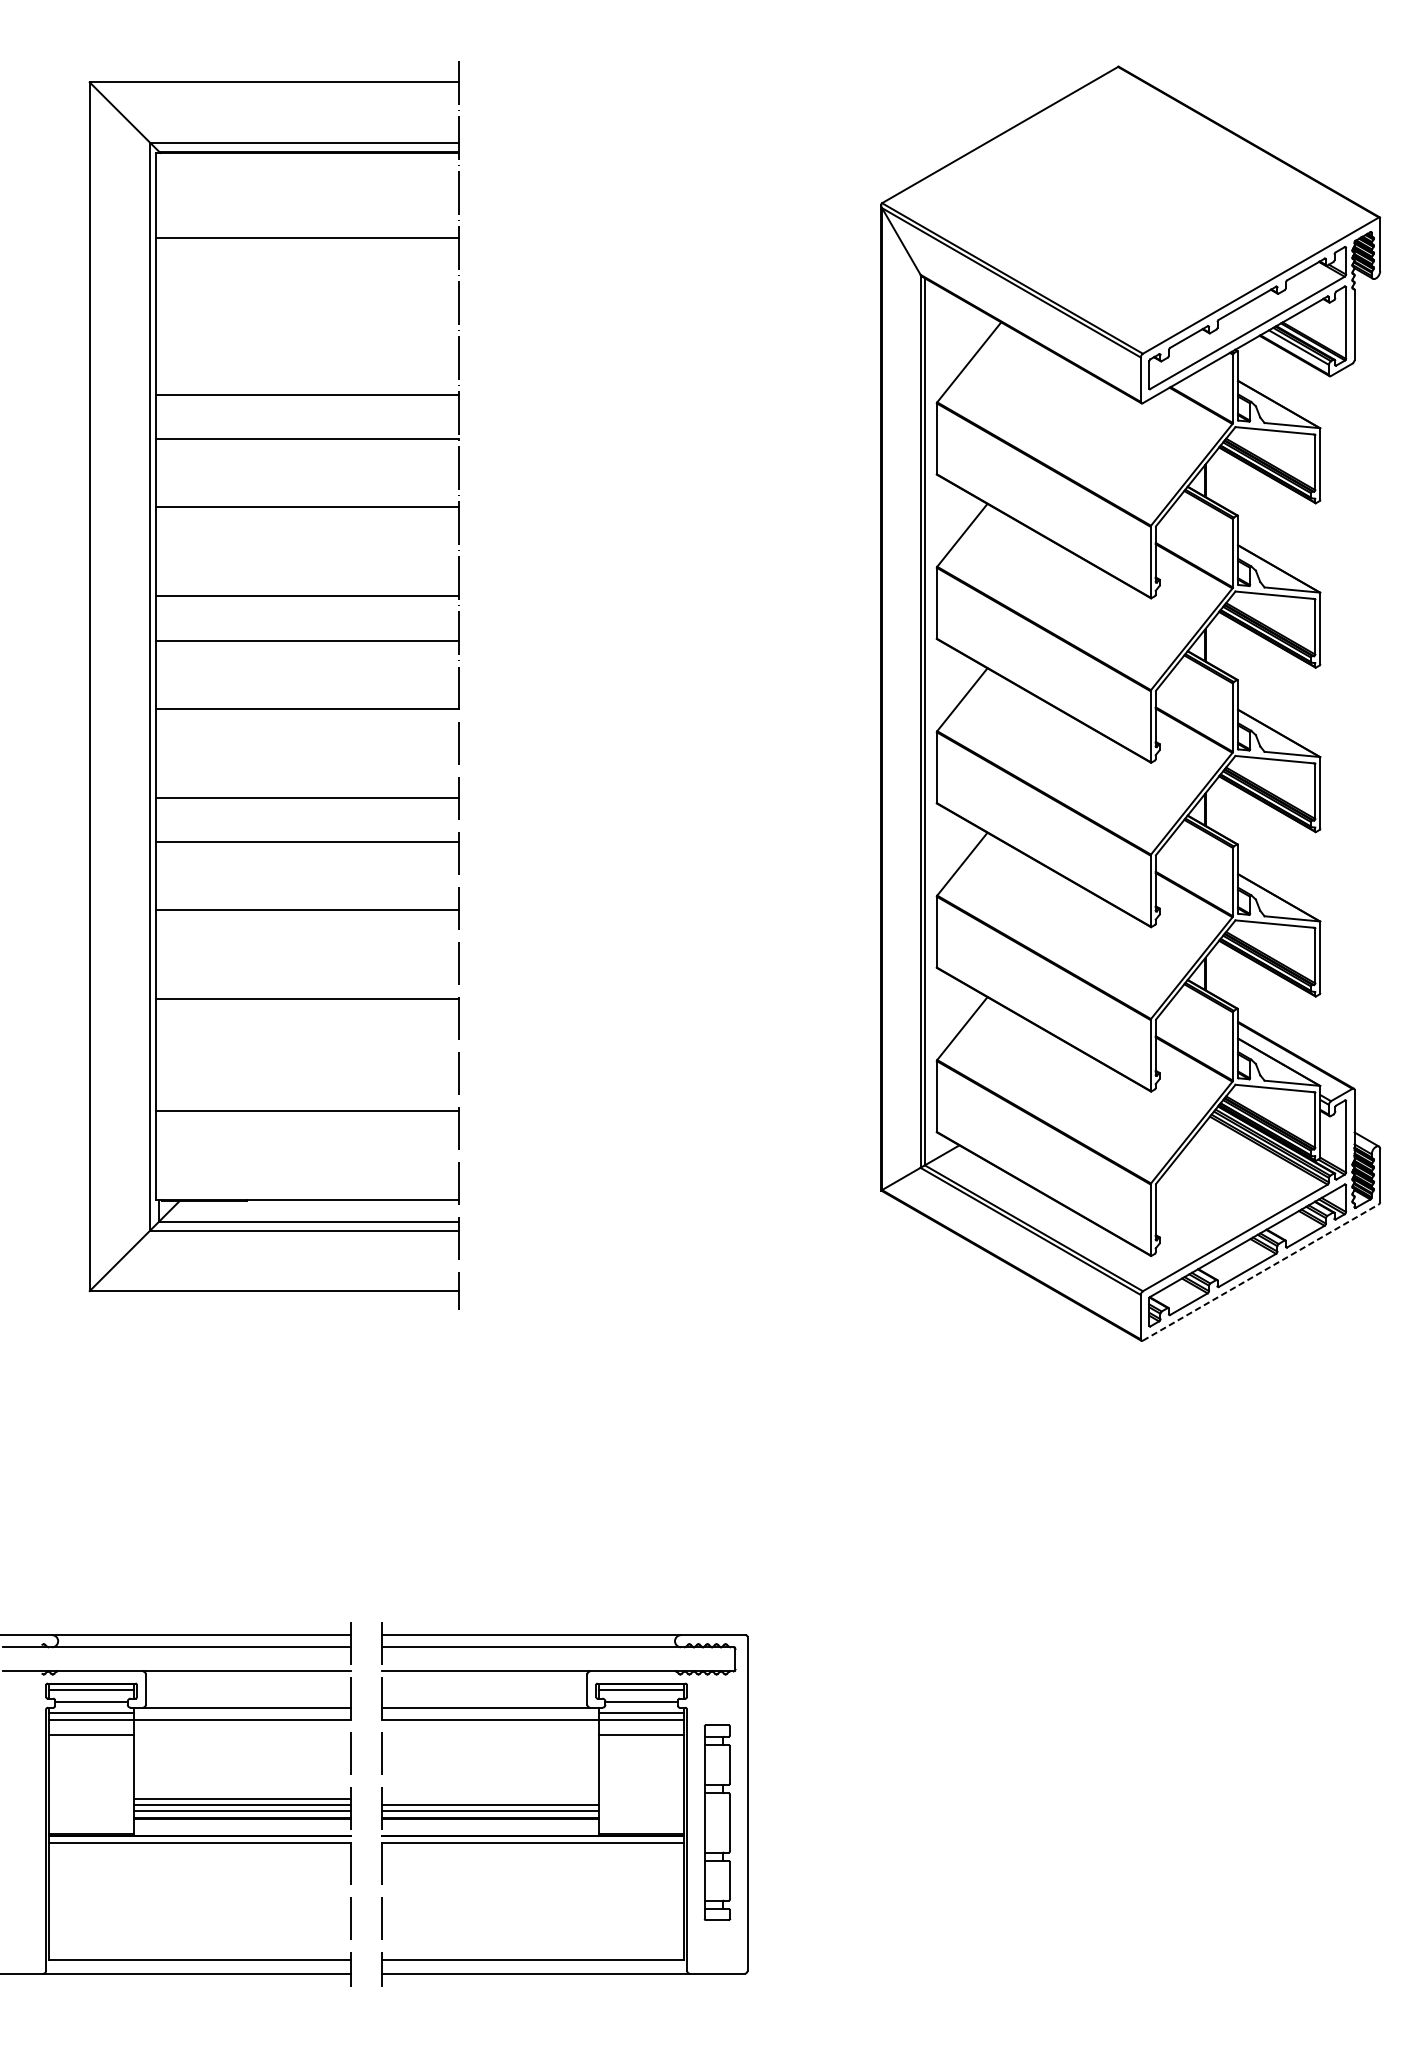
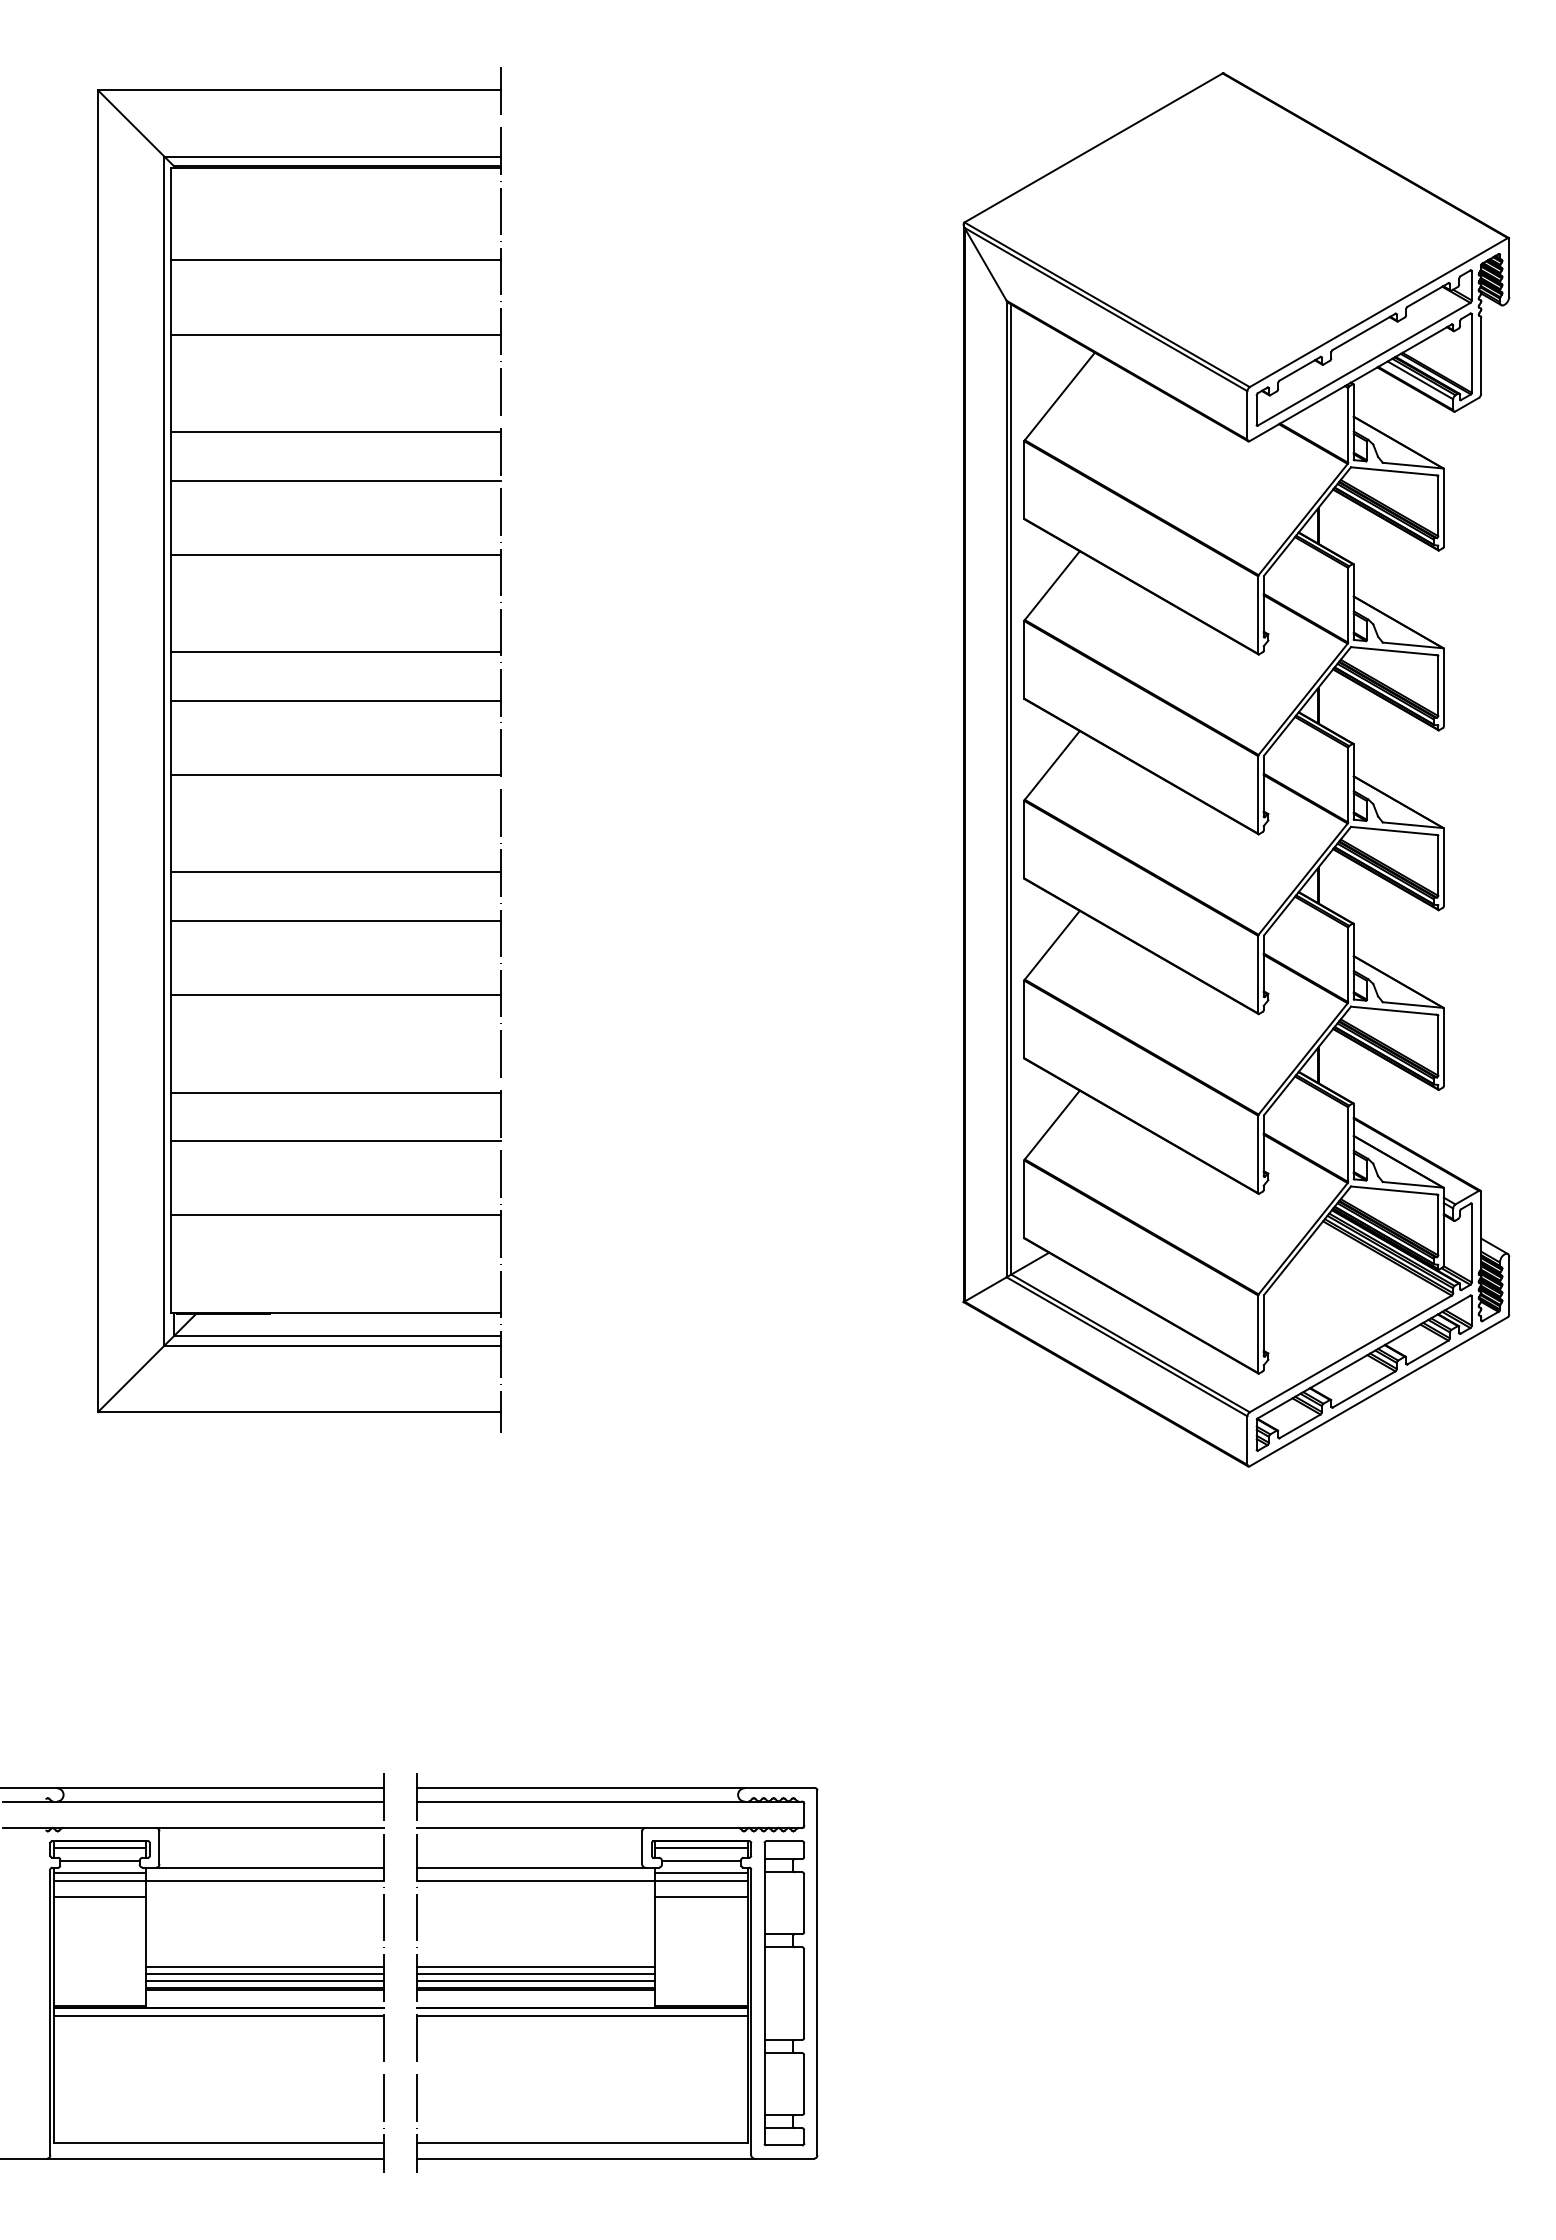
line: (306, 305) -> (335, 334), added
line: (306, 1043) -> (335, 1141), added
line: (1261, 1272) -> (1379, 1391), dashed -> solid
line: (490, 1799) -> (536, 1967), added
part: (717, 1822) -> (784, 1993), size x1.43

